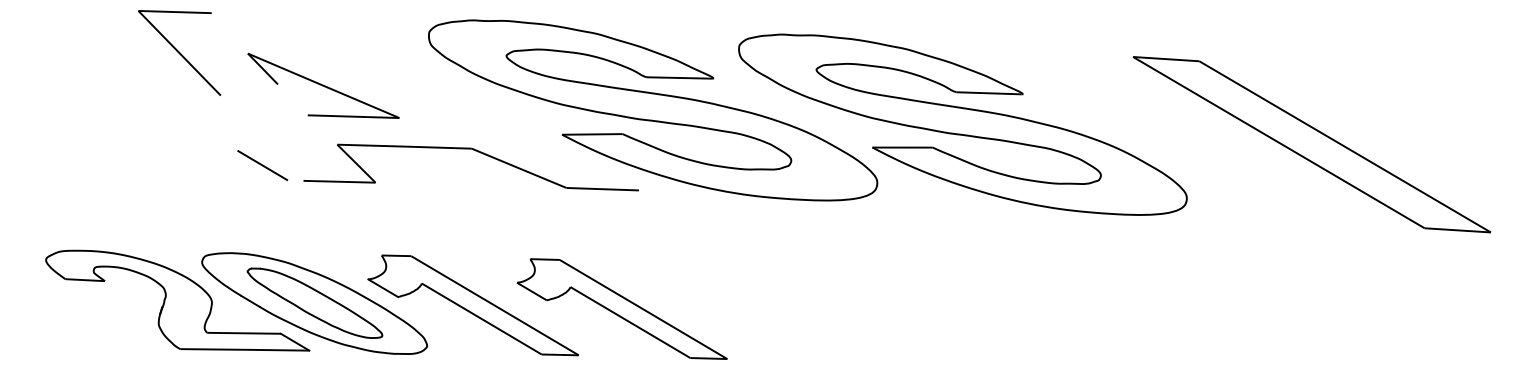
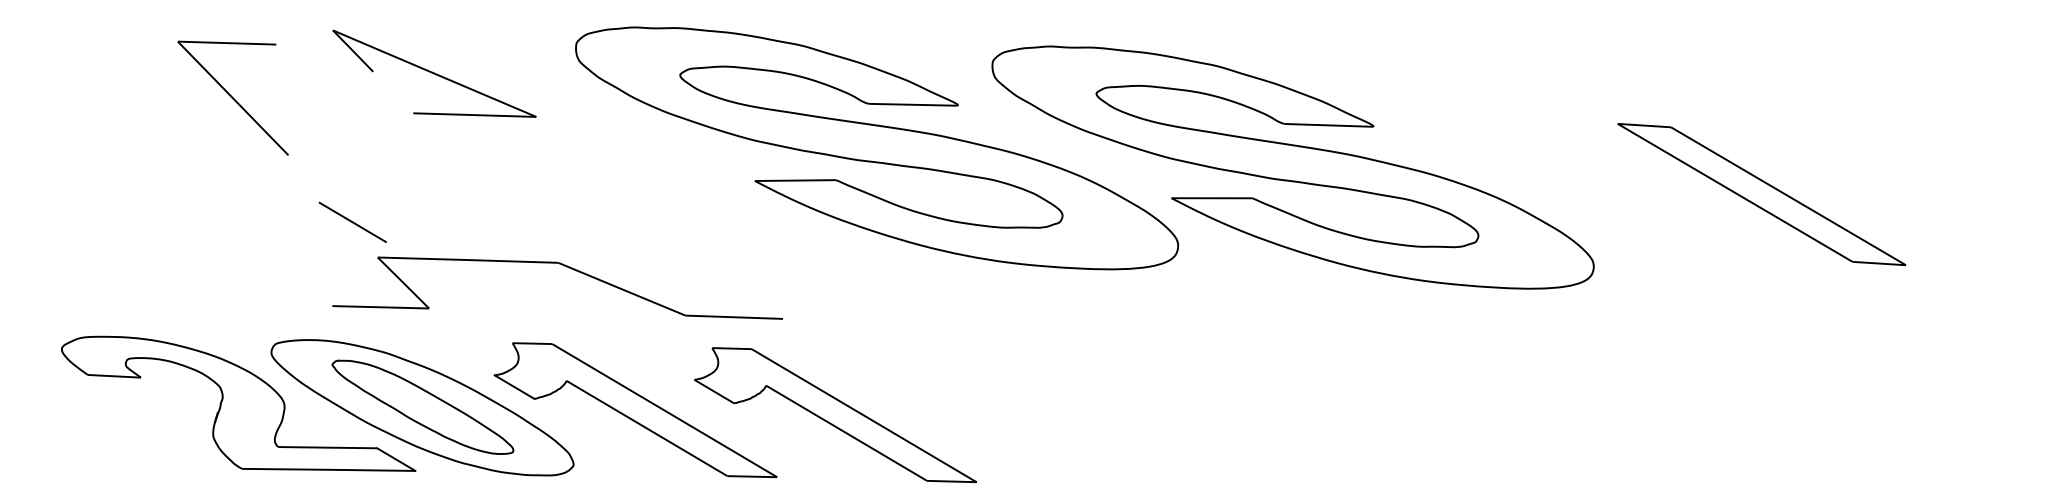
part: (179, 52) -> (232, 97), moved
part: (323, 85) -> (434, 73), moved
part: (1311, 144) -> (1761, 194), size x0.6
part: (475, 151) -> (563, 266), moved

